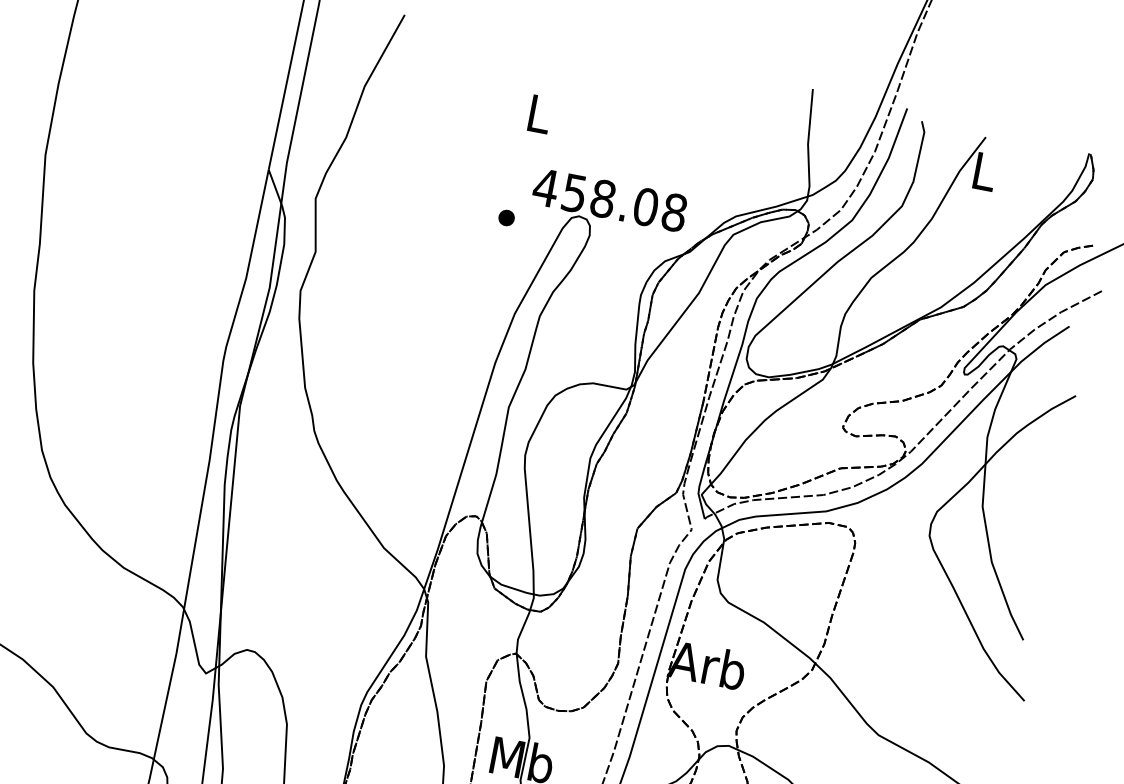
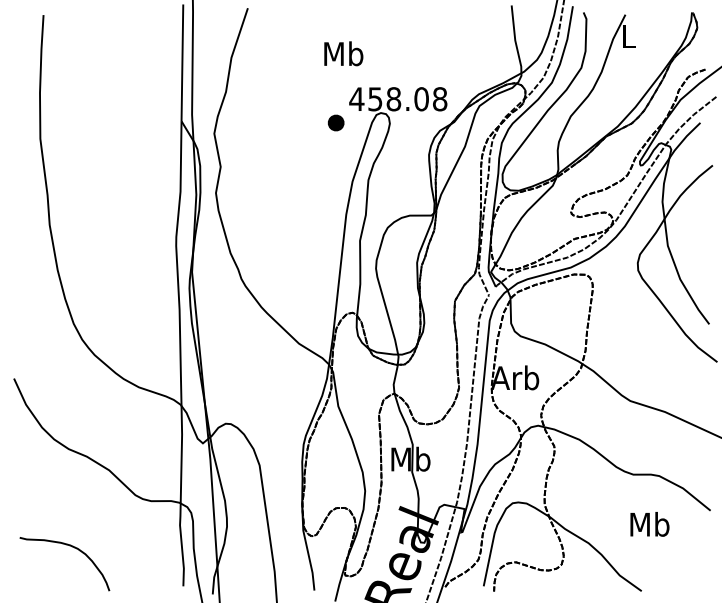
text: (538, 113) -> (343, 53), L -> Mb
part: (506, 217) -> (335, 122), size x1.6

